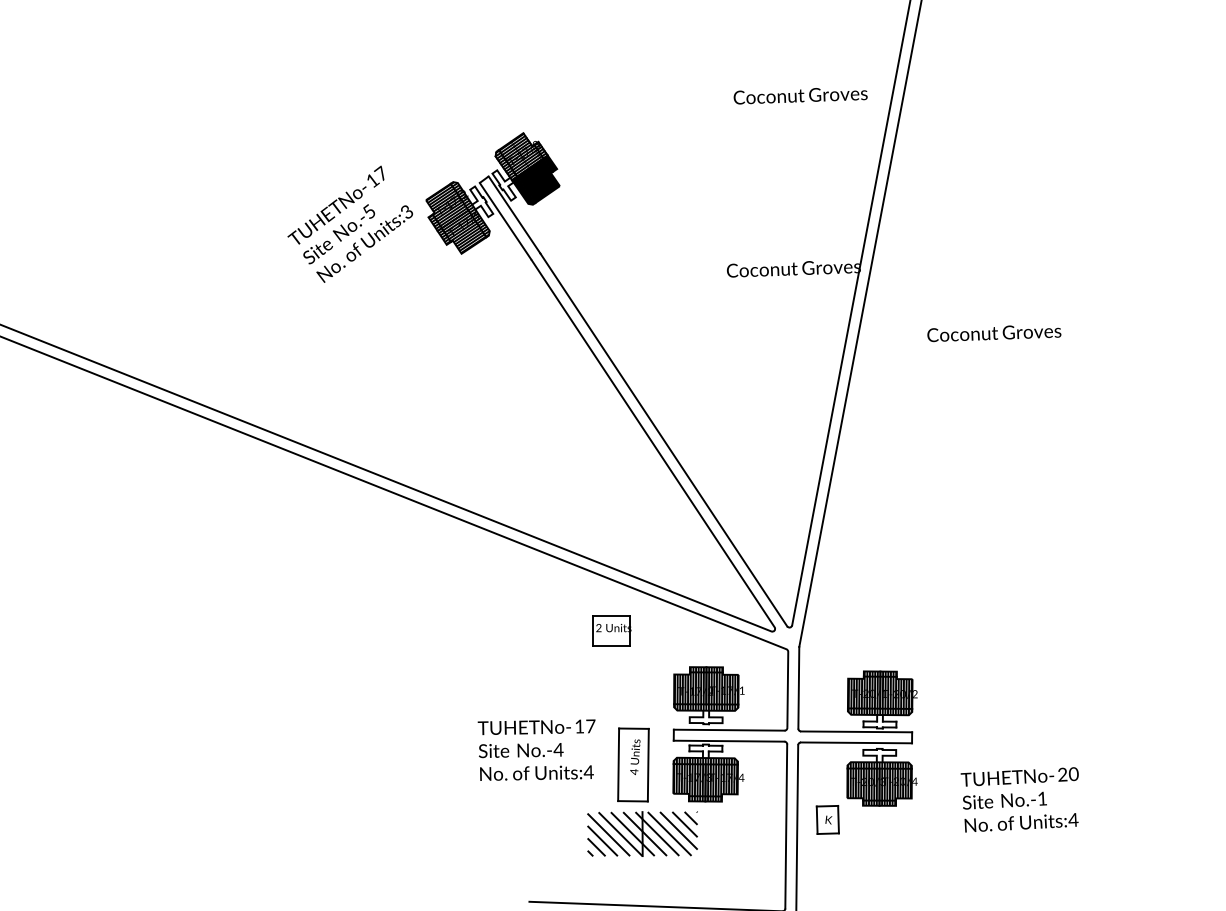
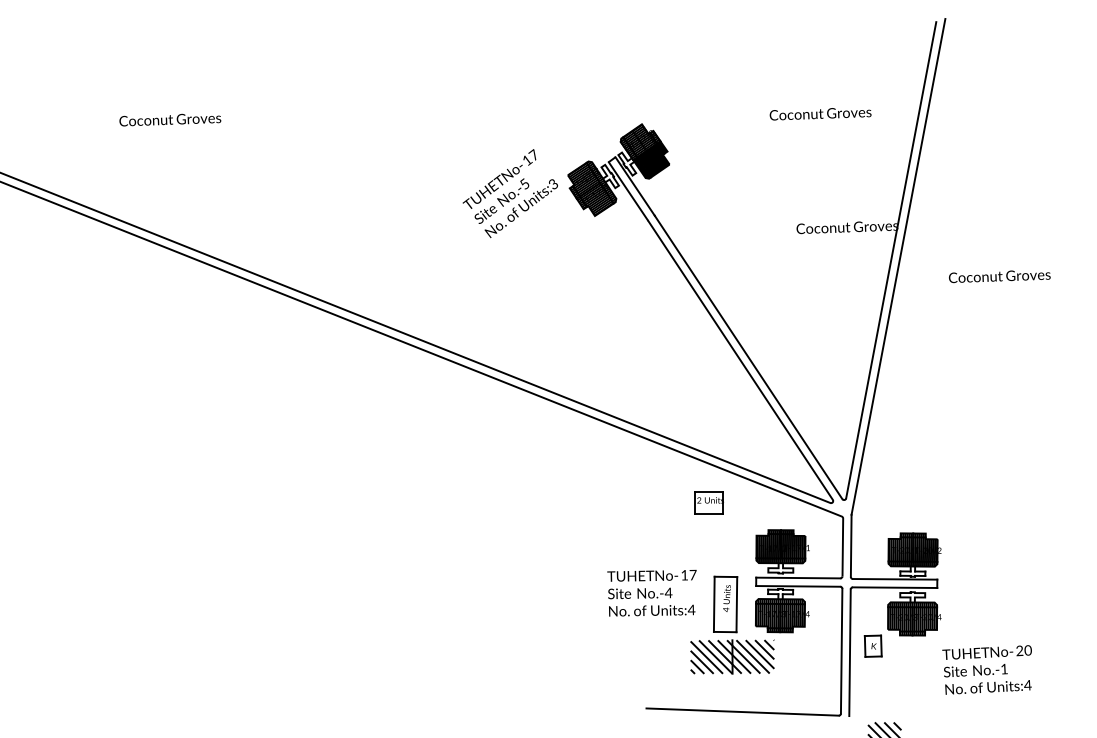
text: (800, 96) -> (820, 114), moved
text: (1018, 799) -> (986, 669), moved

